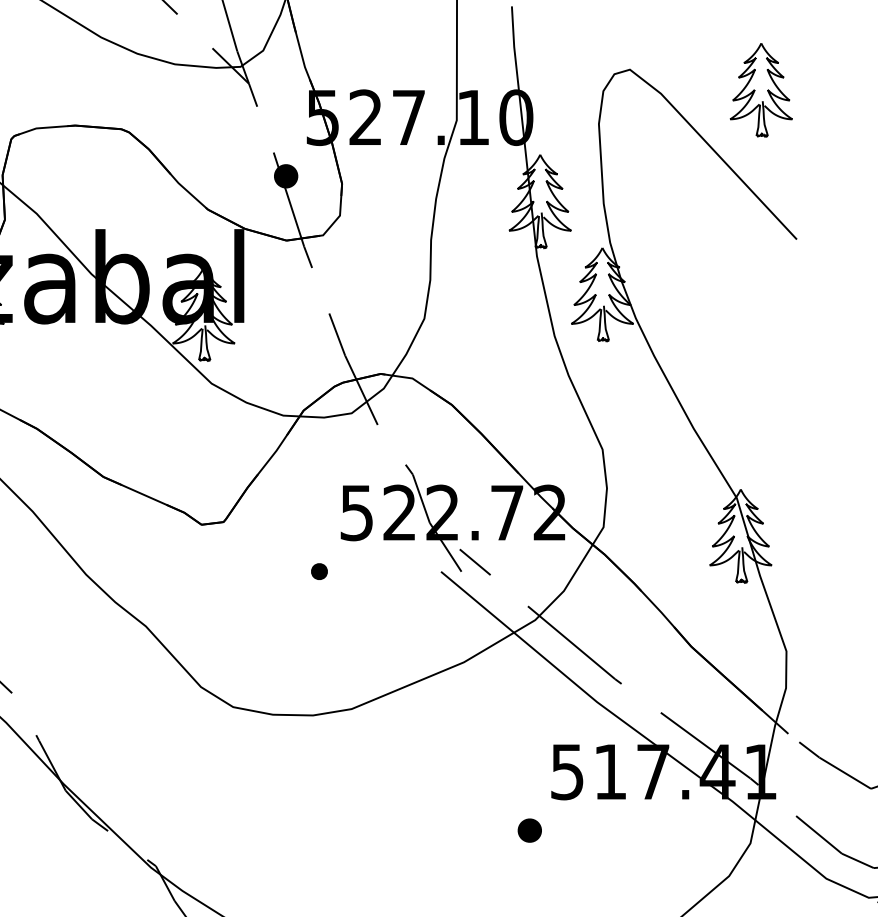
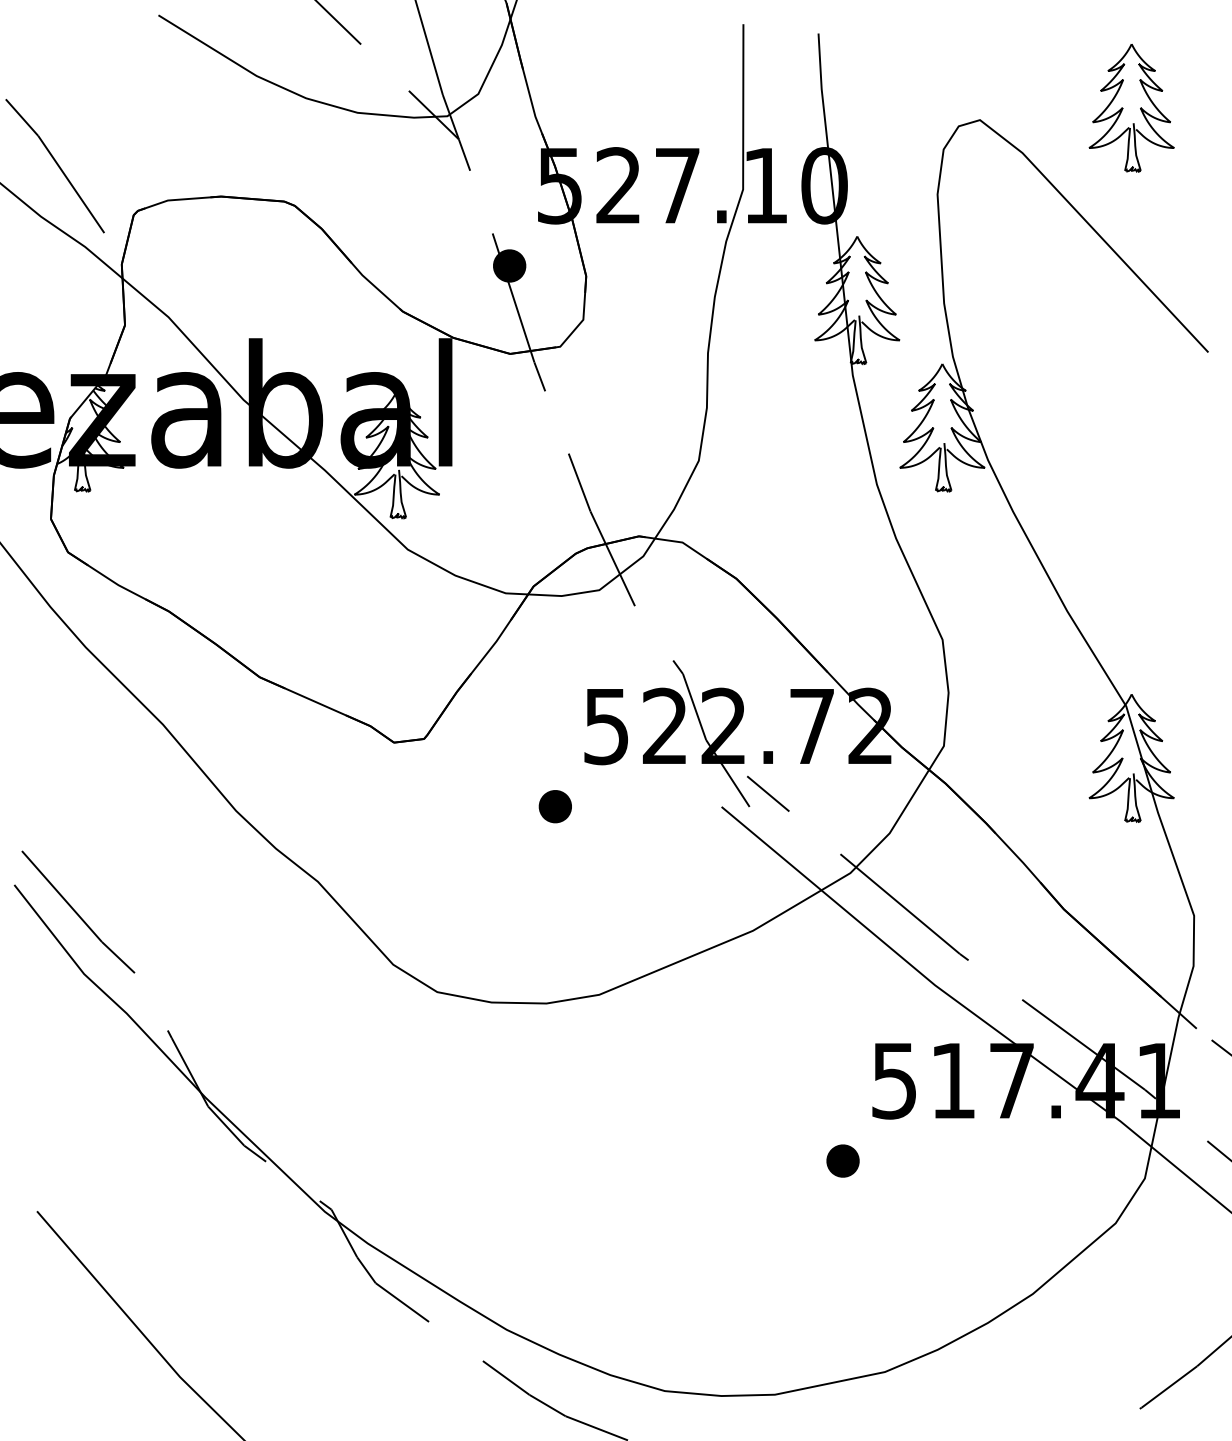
part: (761, 90) -> (1131, 108), moved
part: (318, 571) -> (554, 806), size x1.43

